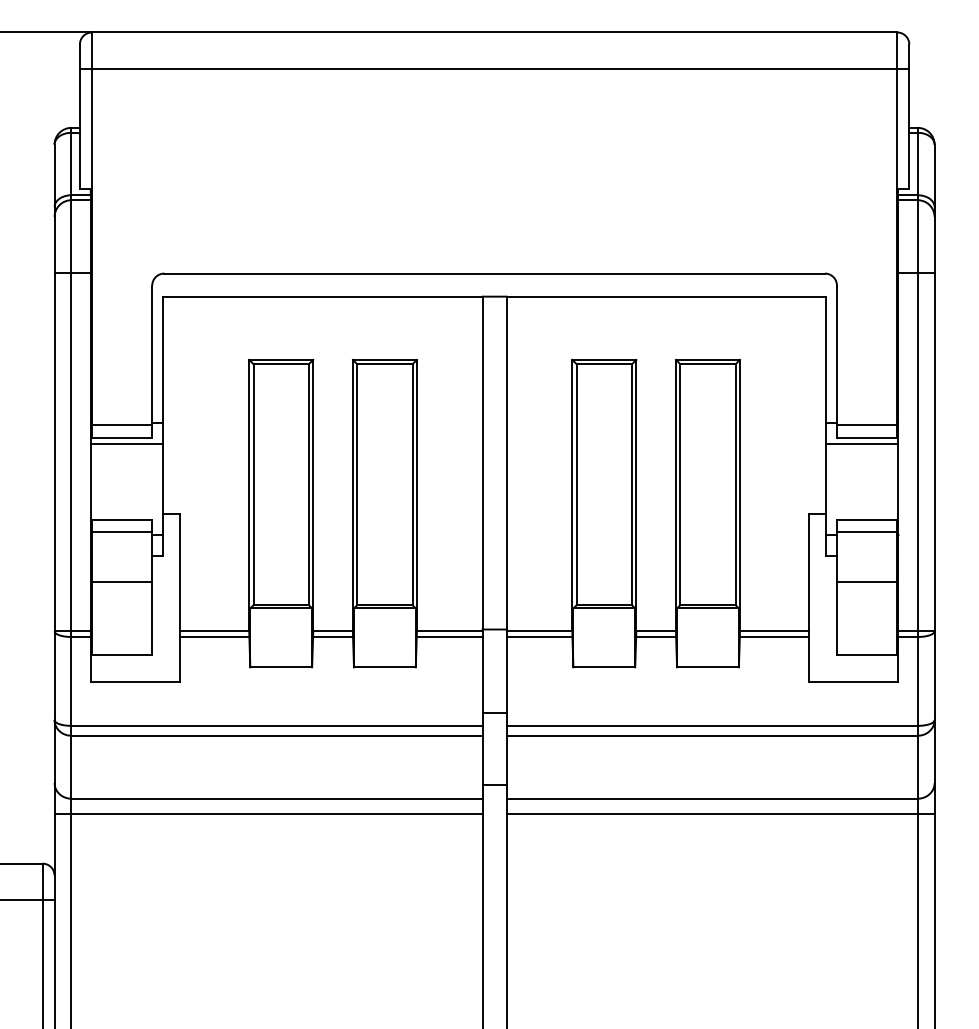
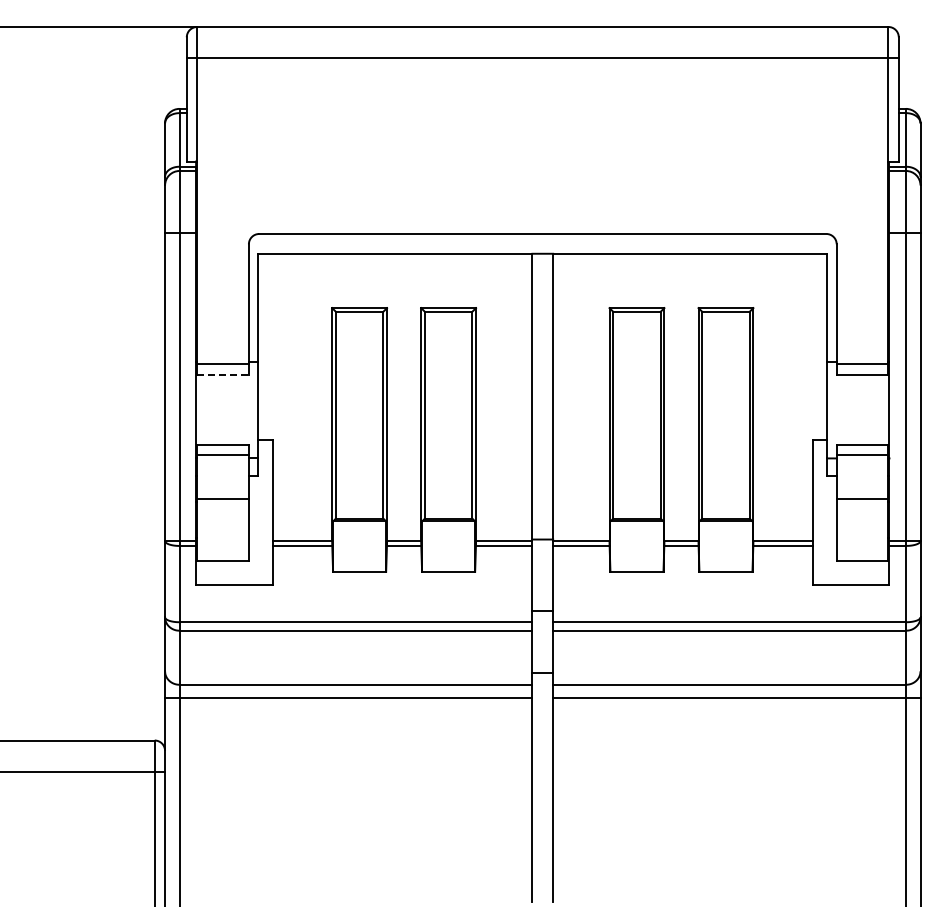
line: (122, 437) -> (223, 374), solid -> dashed
line: (127, 444) -> (227, 380), removed
line: (862, 444) -> (858, 380), removed

